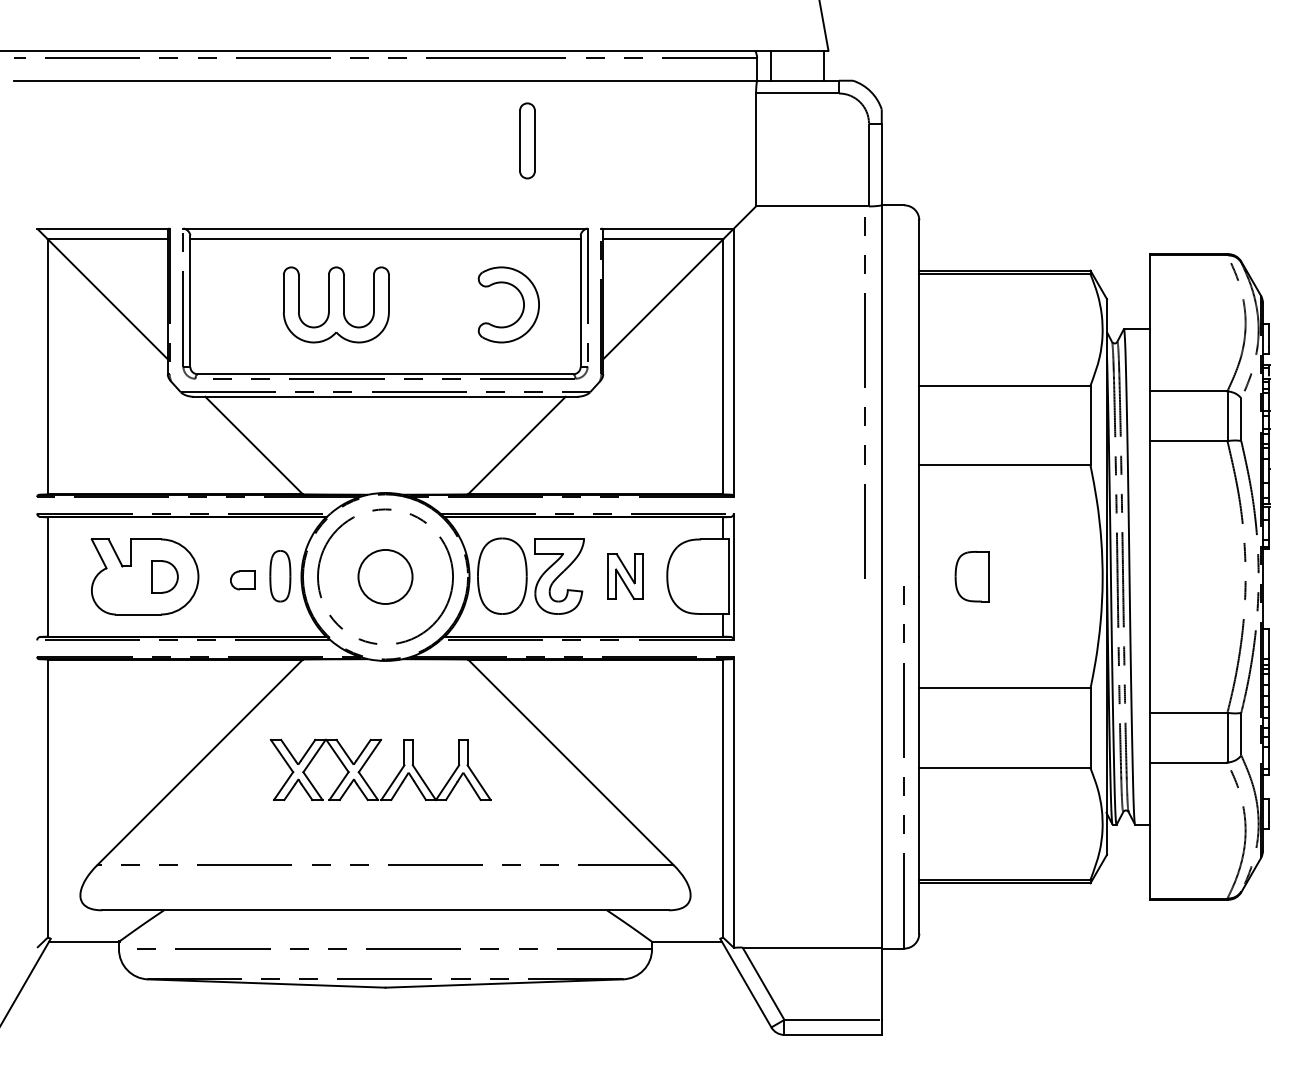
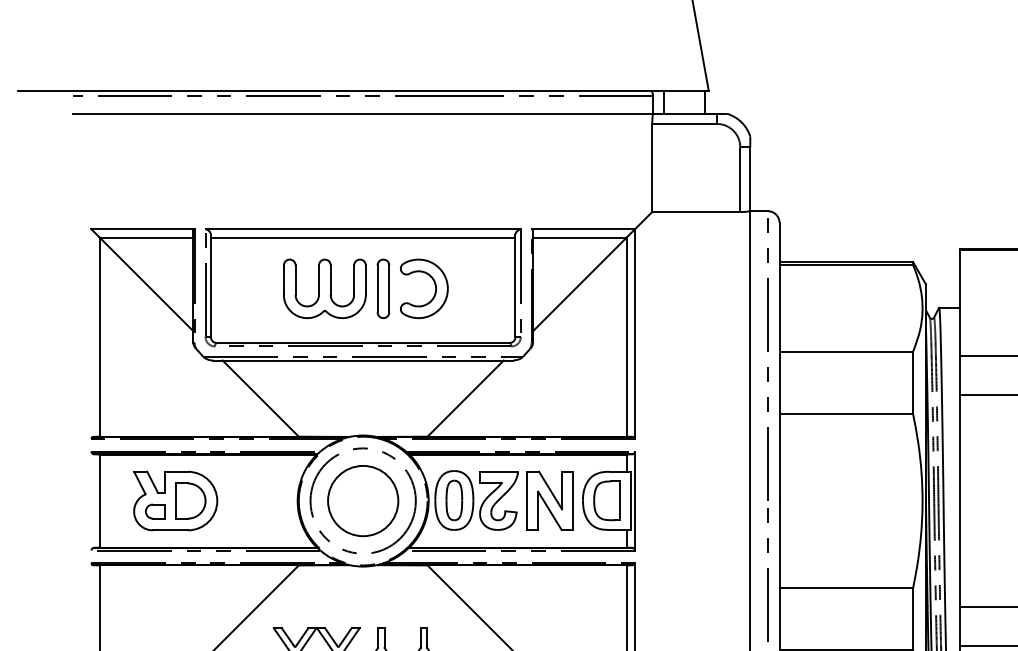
part: (527, 140) -> (383, 288), moved
part: (522, 301) -> (434, 286), moved
line: (864, 387) -> (767, 351), moved
part: (164, 576) -> (190, 500), size x1.43
part: (280, 576) -> (454, 500), moved
circle: (385, 576) -> (363, 500), size x1.67
part: (625, 576) -> (550, 500), size x1.67
part: (971, 576) -> (606, 500), moved
part: (242, 580) -> (154, 511), moved

